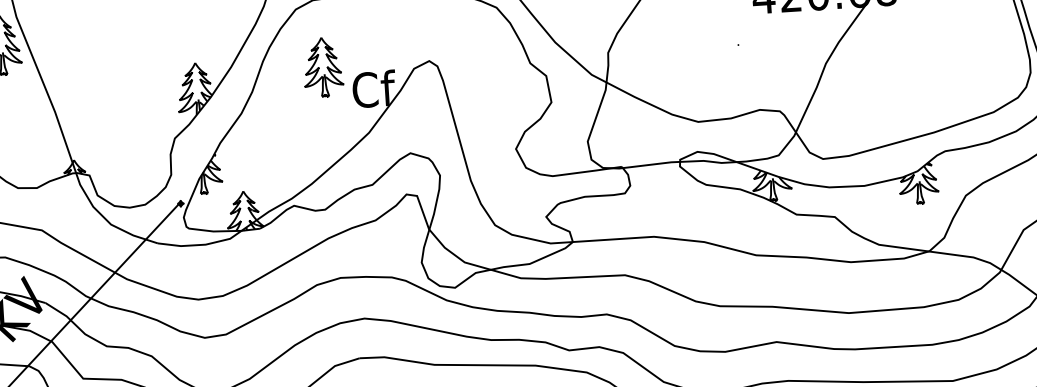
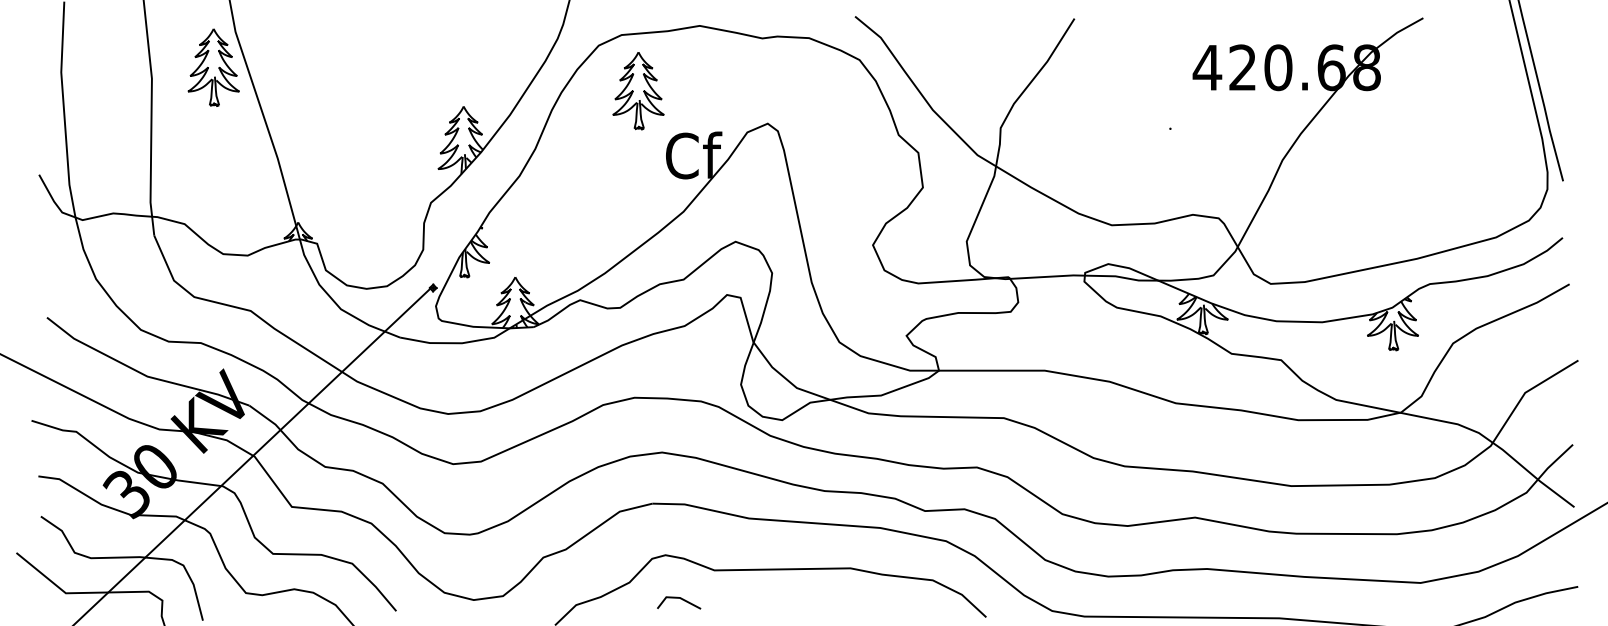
part: (323, 67) -> (638, 91), moved

